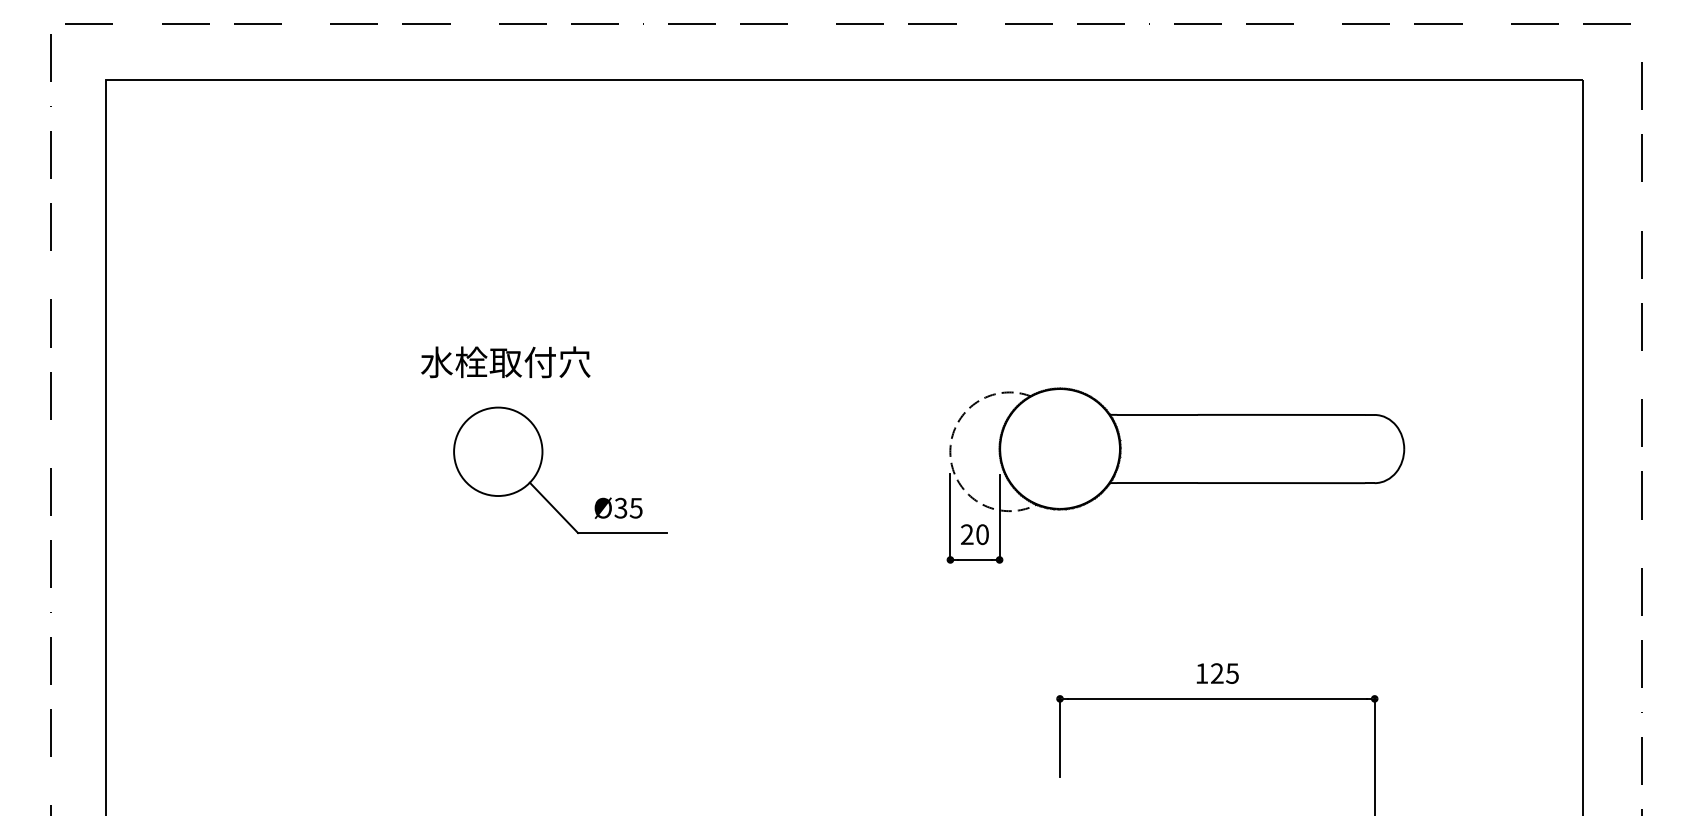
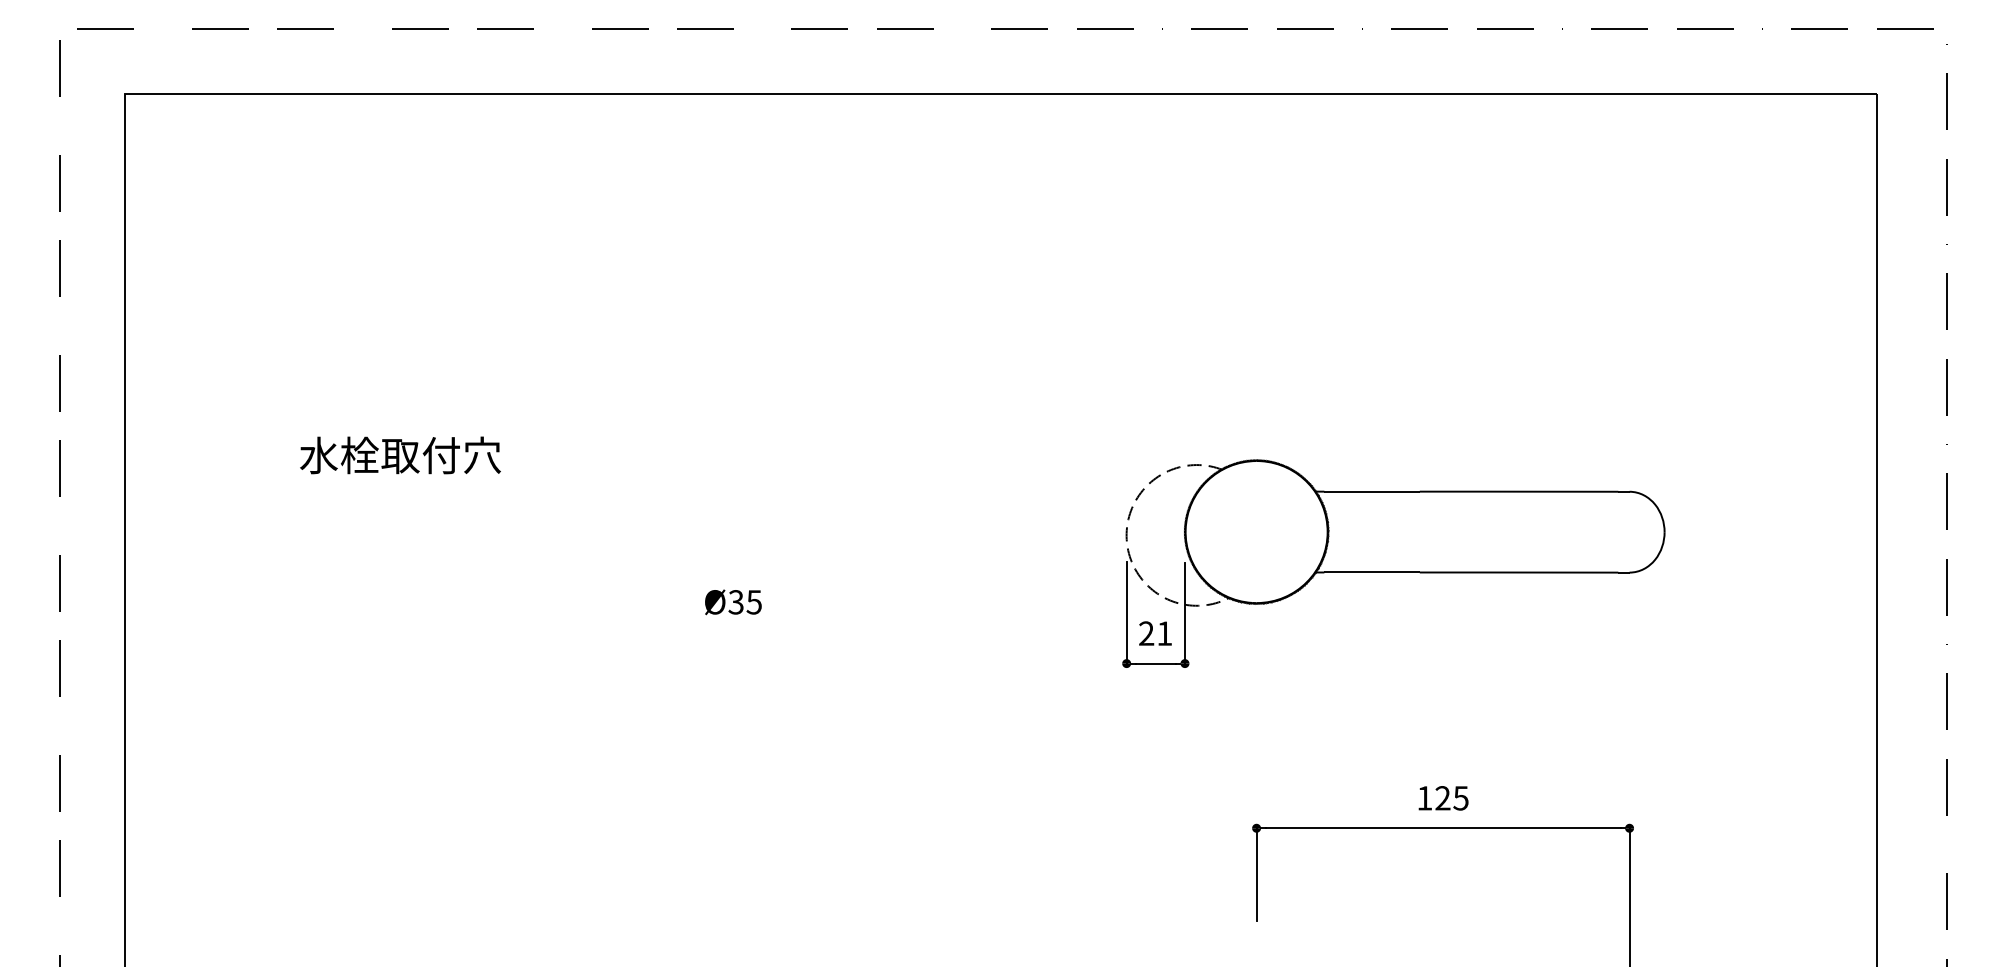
text: (505, 362) -> (400, 455), moved
part: (542, 462) -> (643, 548), removed
text: (982, 534) -> (1164, 633), 20 -> 21

